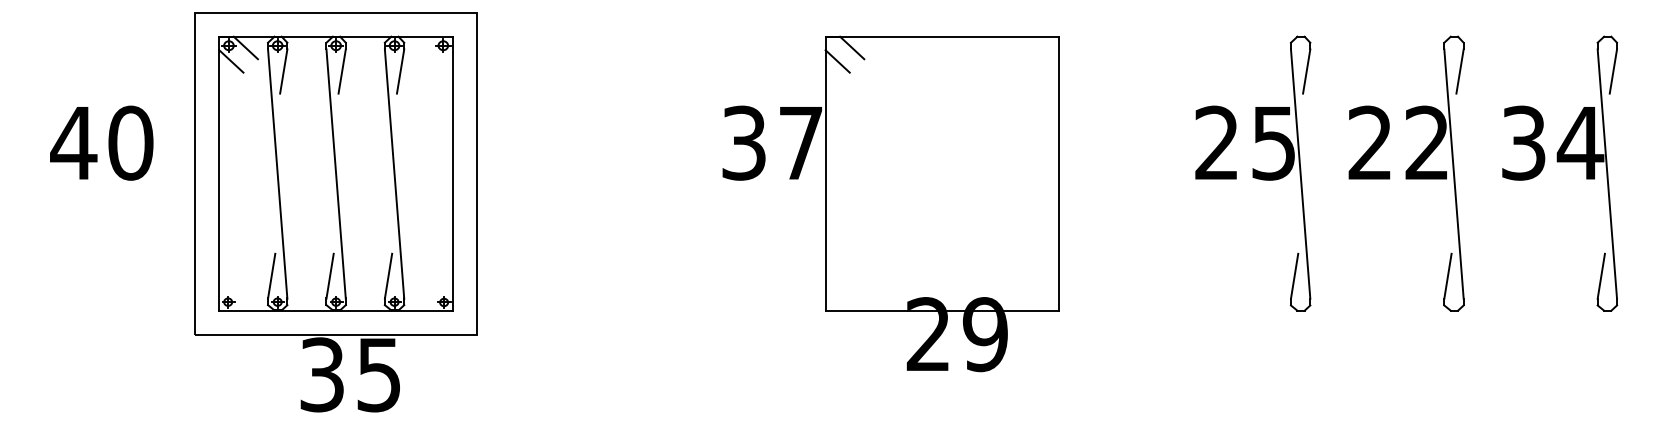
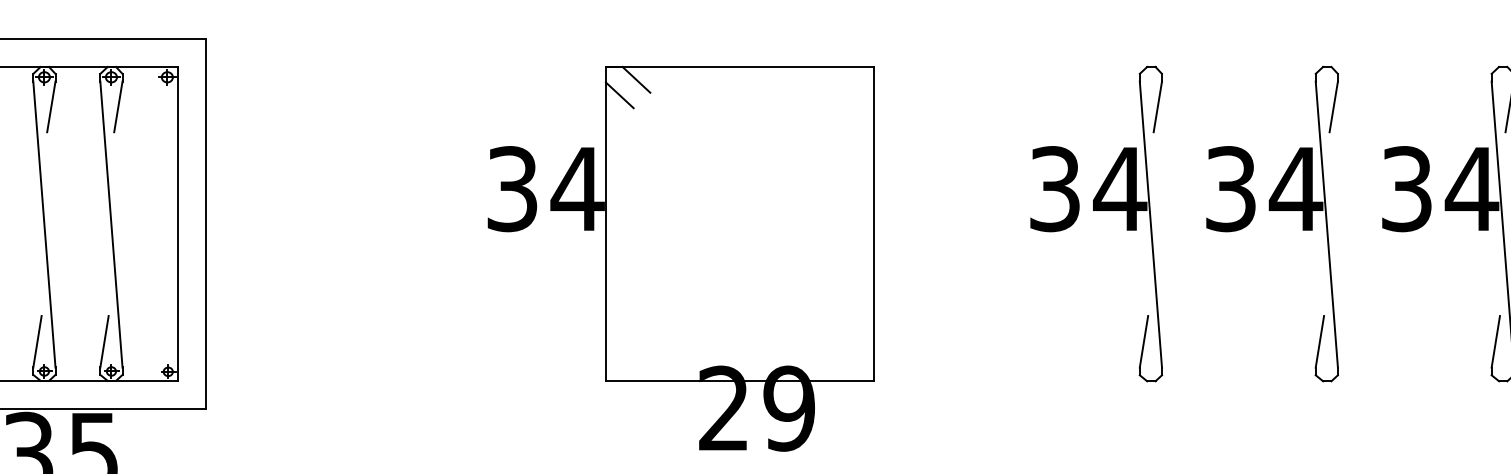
text: (1246, 142) -> (1088, 188), 25 -> 34
text: (1399, 142) -> (1264, 188), 22 -> 34
text: (800, 143) -> (577, 189), 37 -> 34

